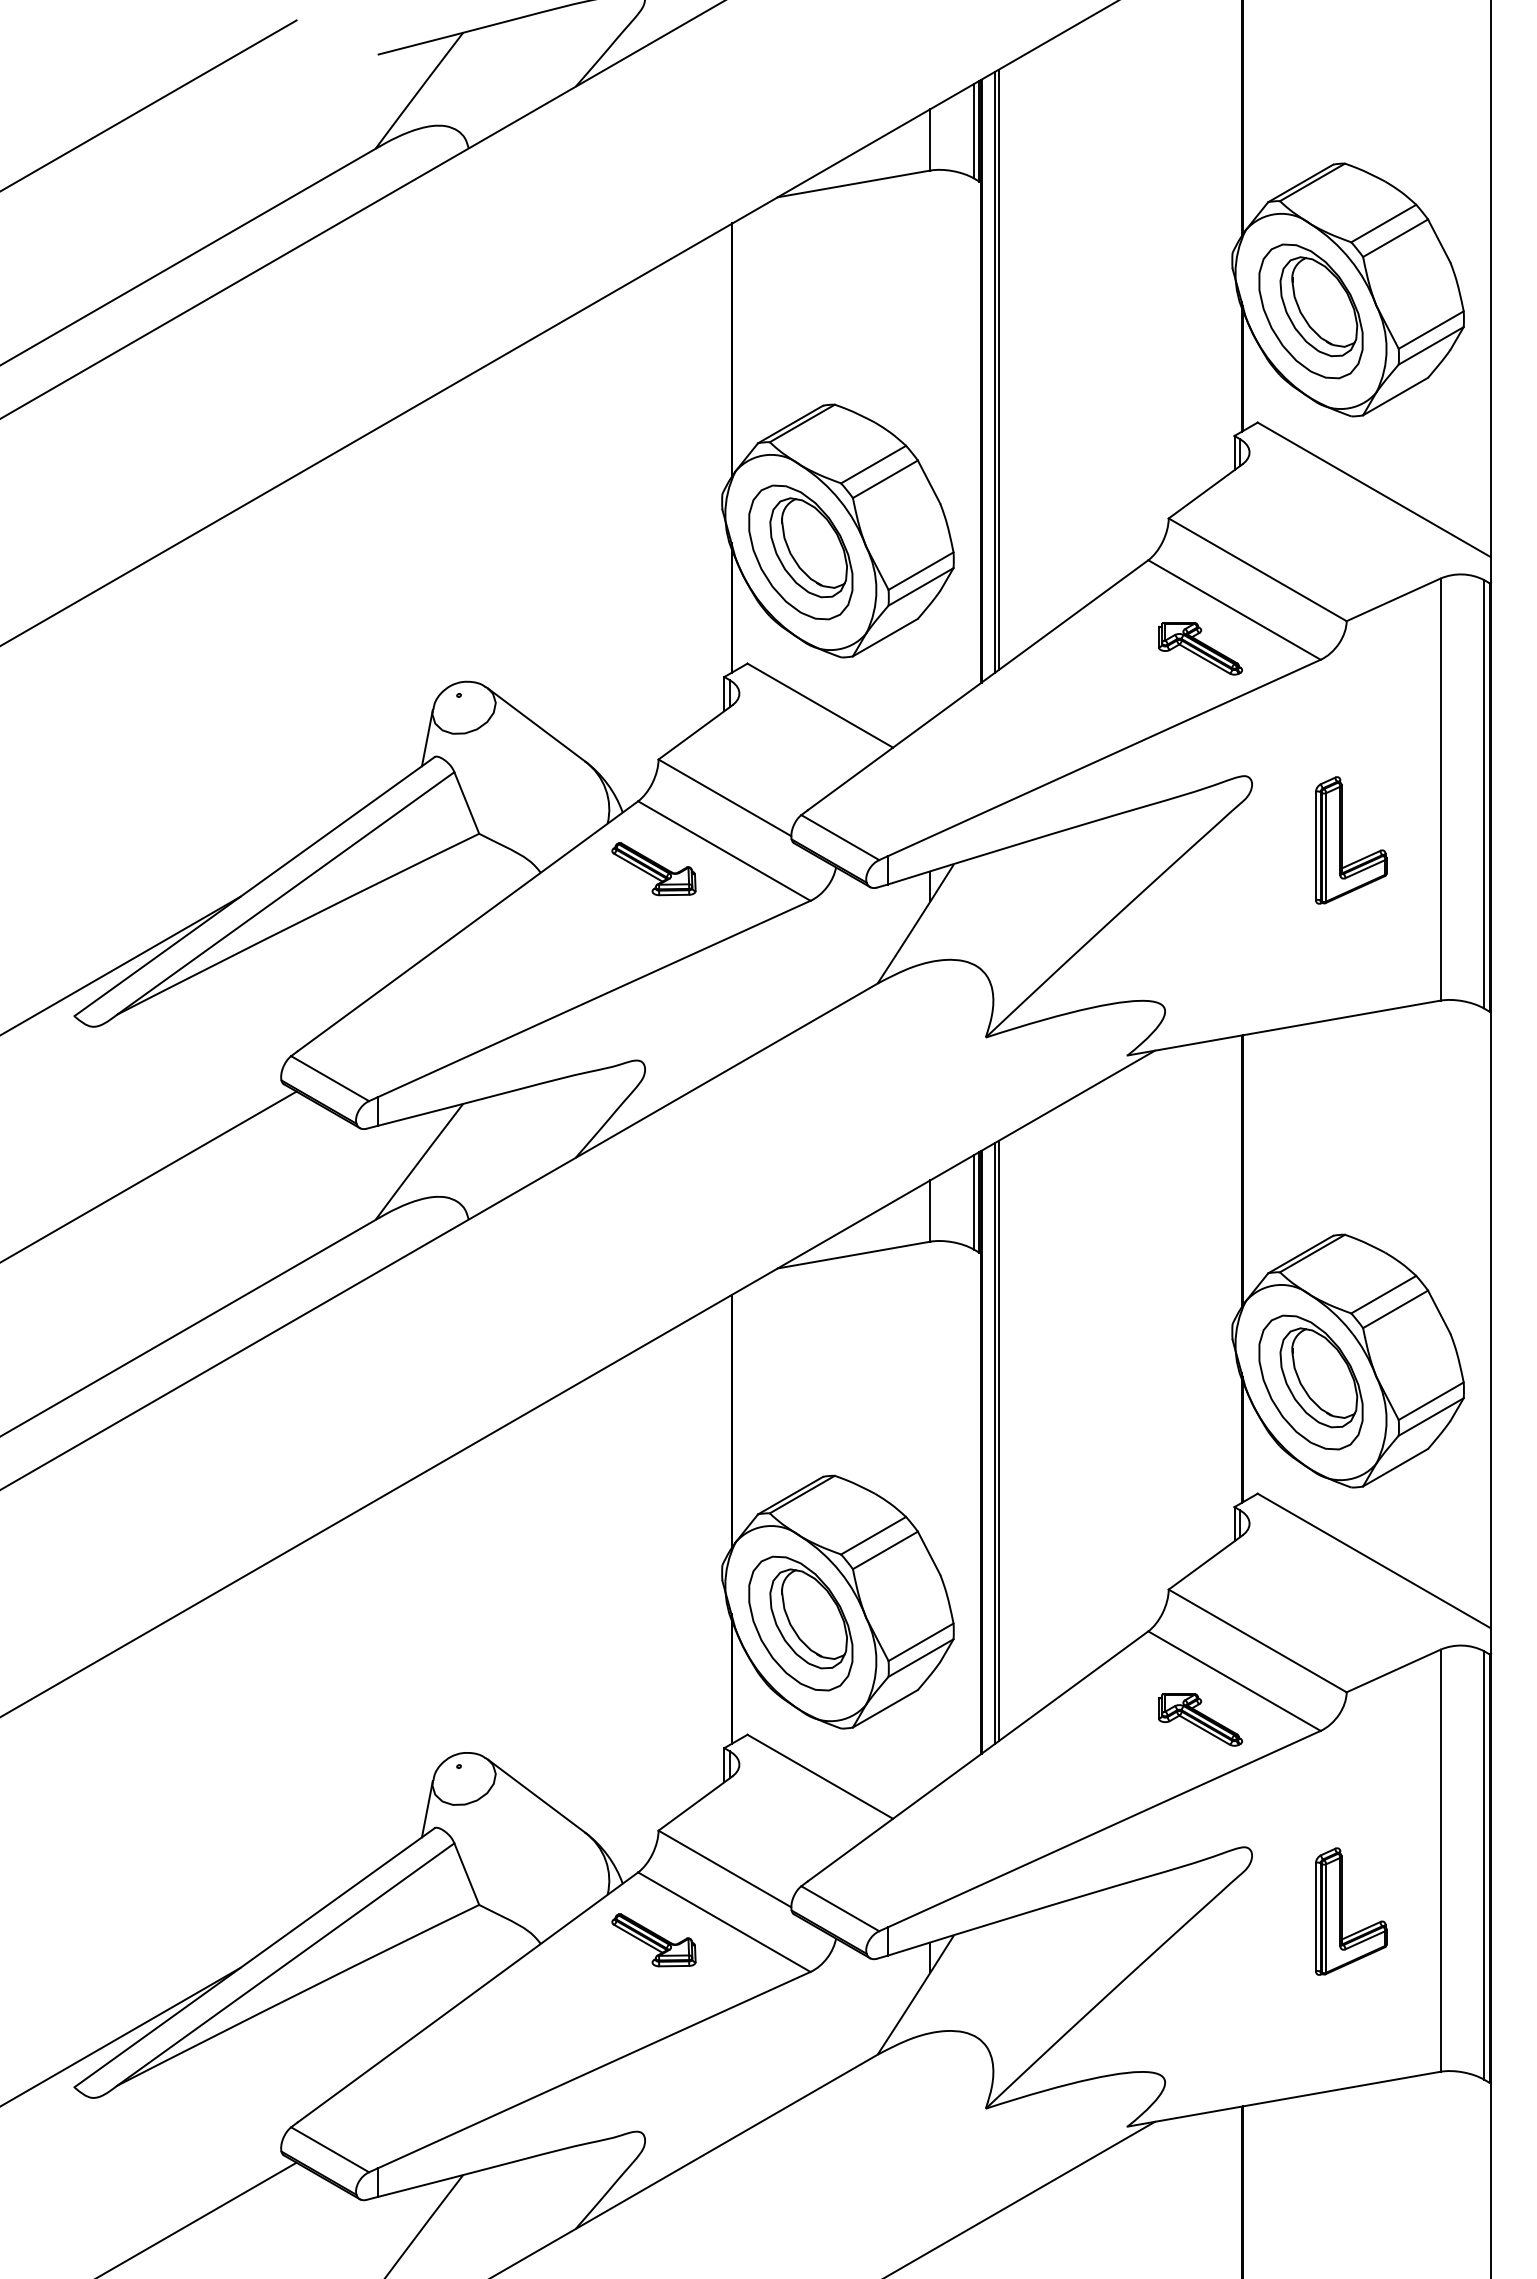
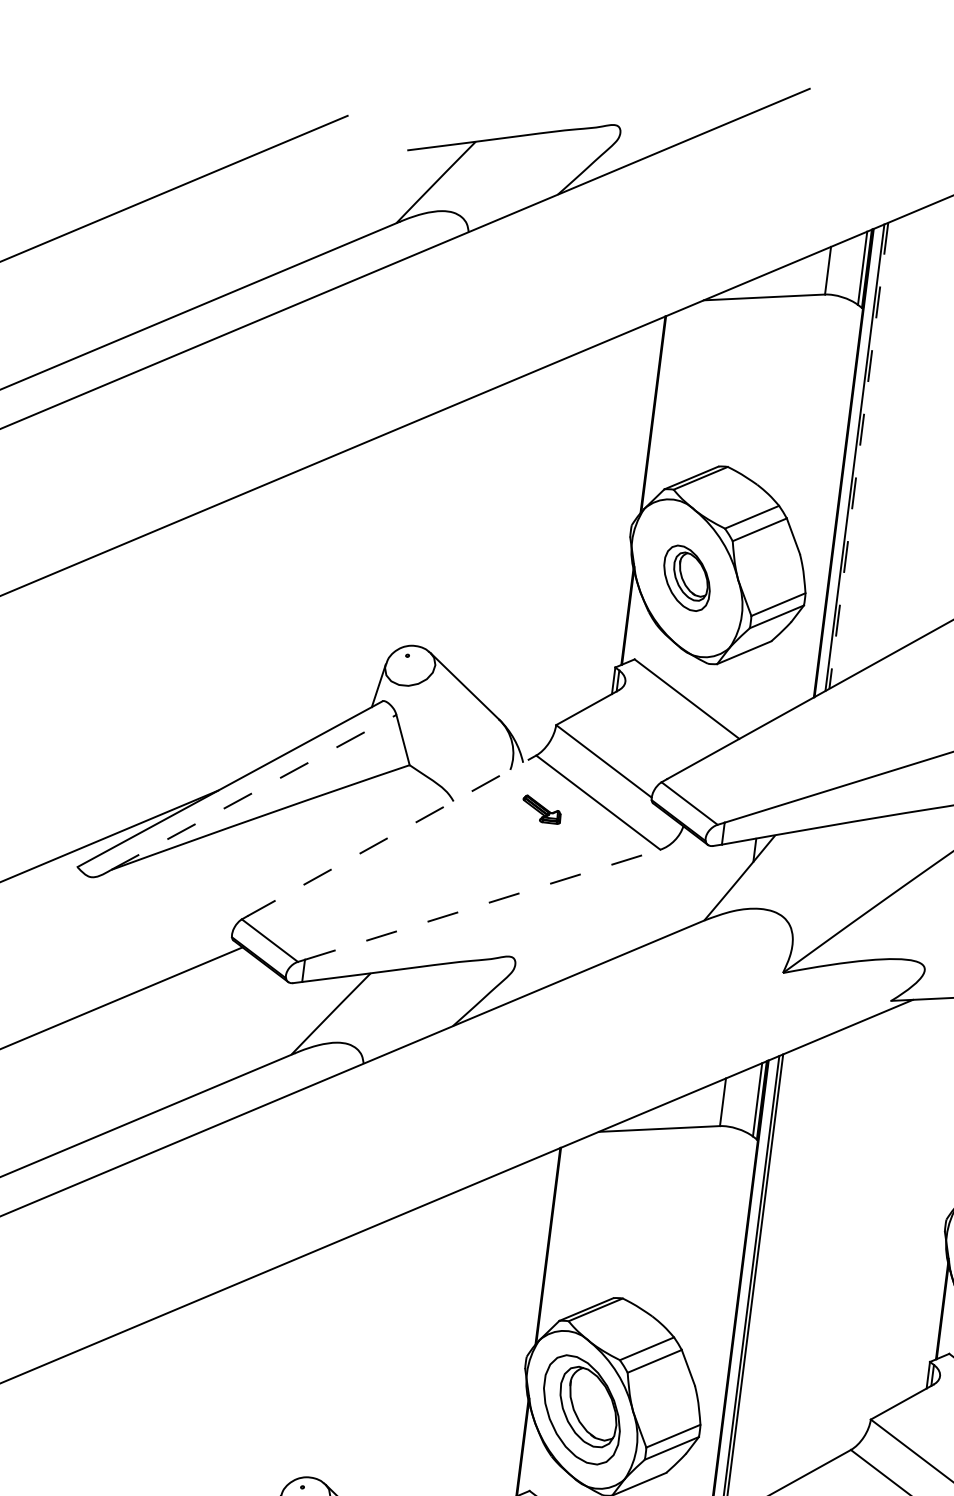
line: (999, 370) -> (859, 456), solid -> dashed
part: (800, 552) -> (686, 578), size x0.6
part: (653, 869) -> (541, 809), size x0.6
line: (285, 893) -> (253, 792), solid -> dashed
line: (468, 925) -> (392, 835), solid -> dashed
line: (594, 999) -> (482, 905), solid -> dashed

